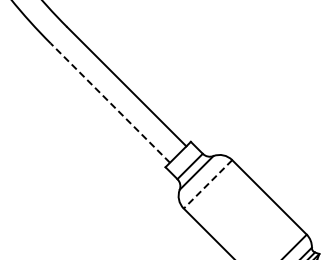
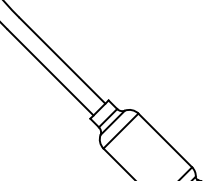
line: (110, 102) -> (50, 72), dashed -> solid
line: (207, 184) -> (120, 131), dashed -> solid

